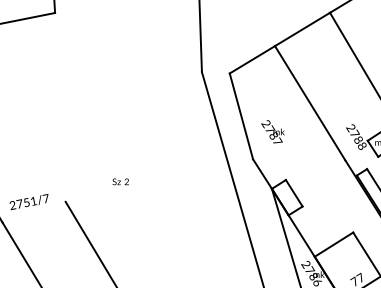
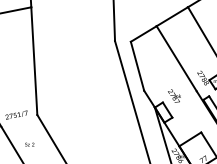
line: (60, 106) -> (34, 60), added
text: (272, 130) -> (174, 95), moved
text: (120, 181) -> (29, 144), moved

